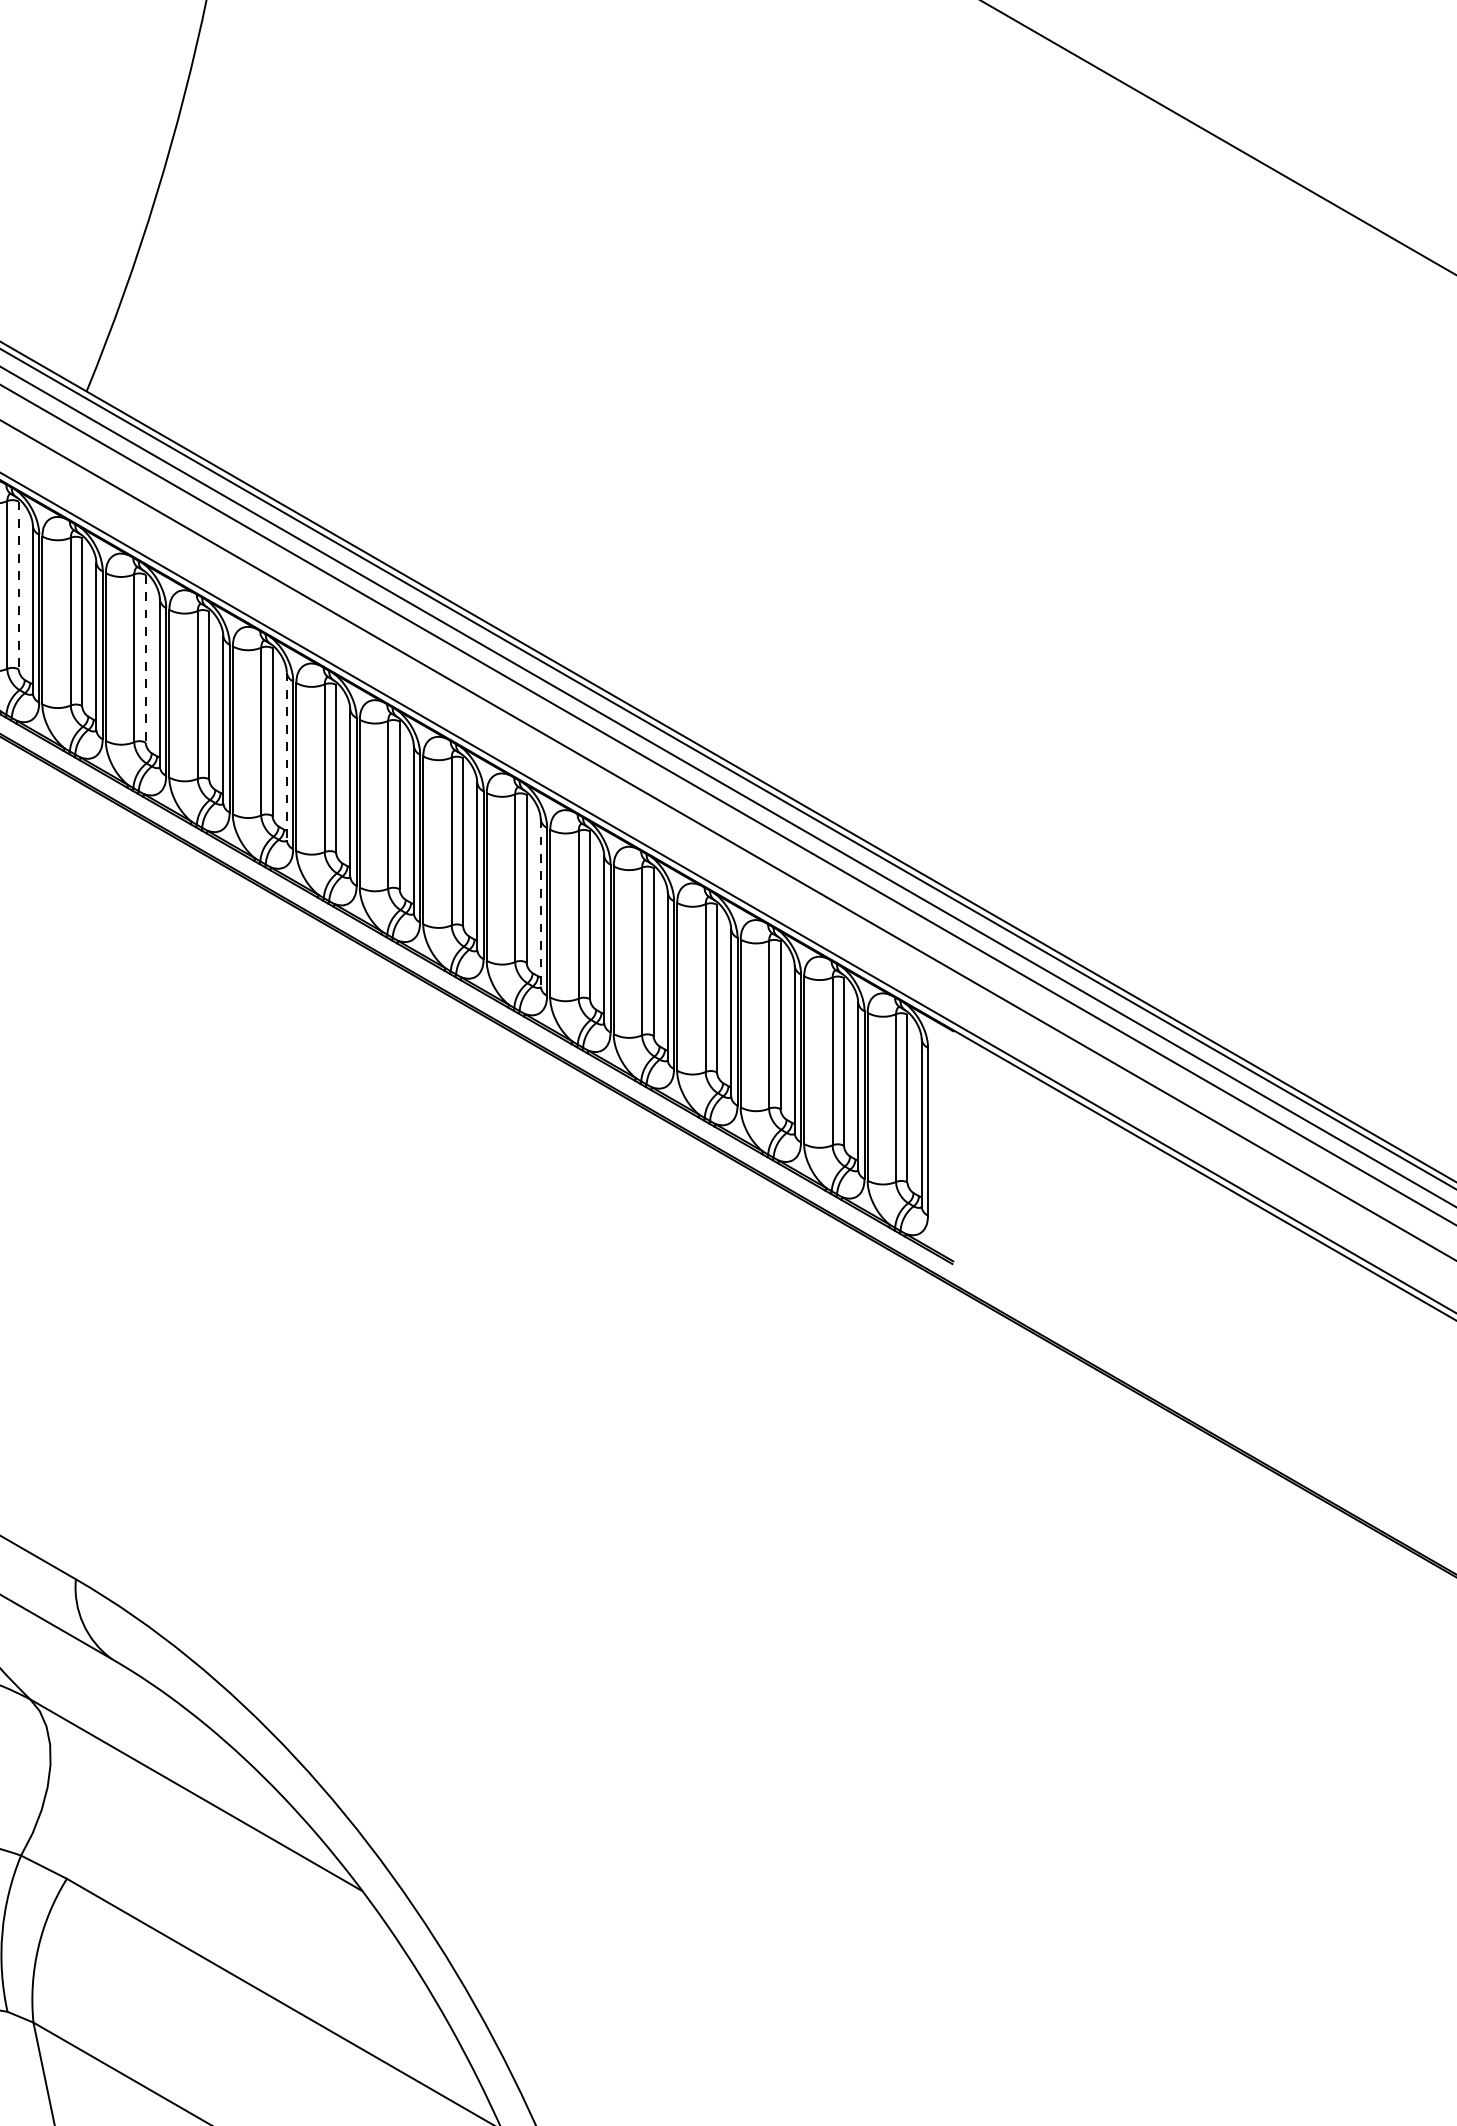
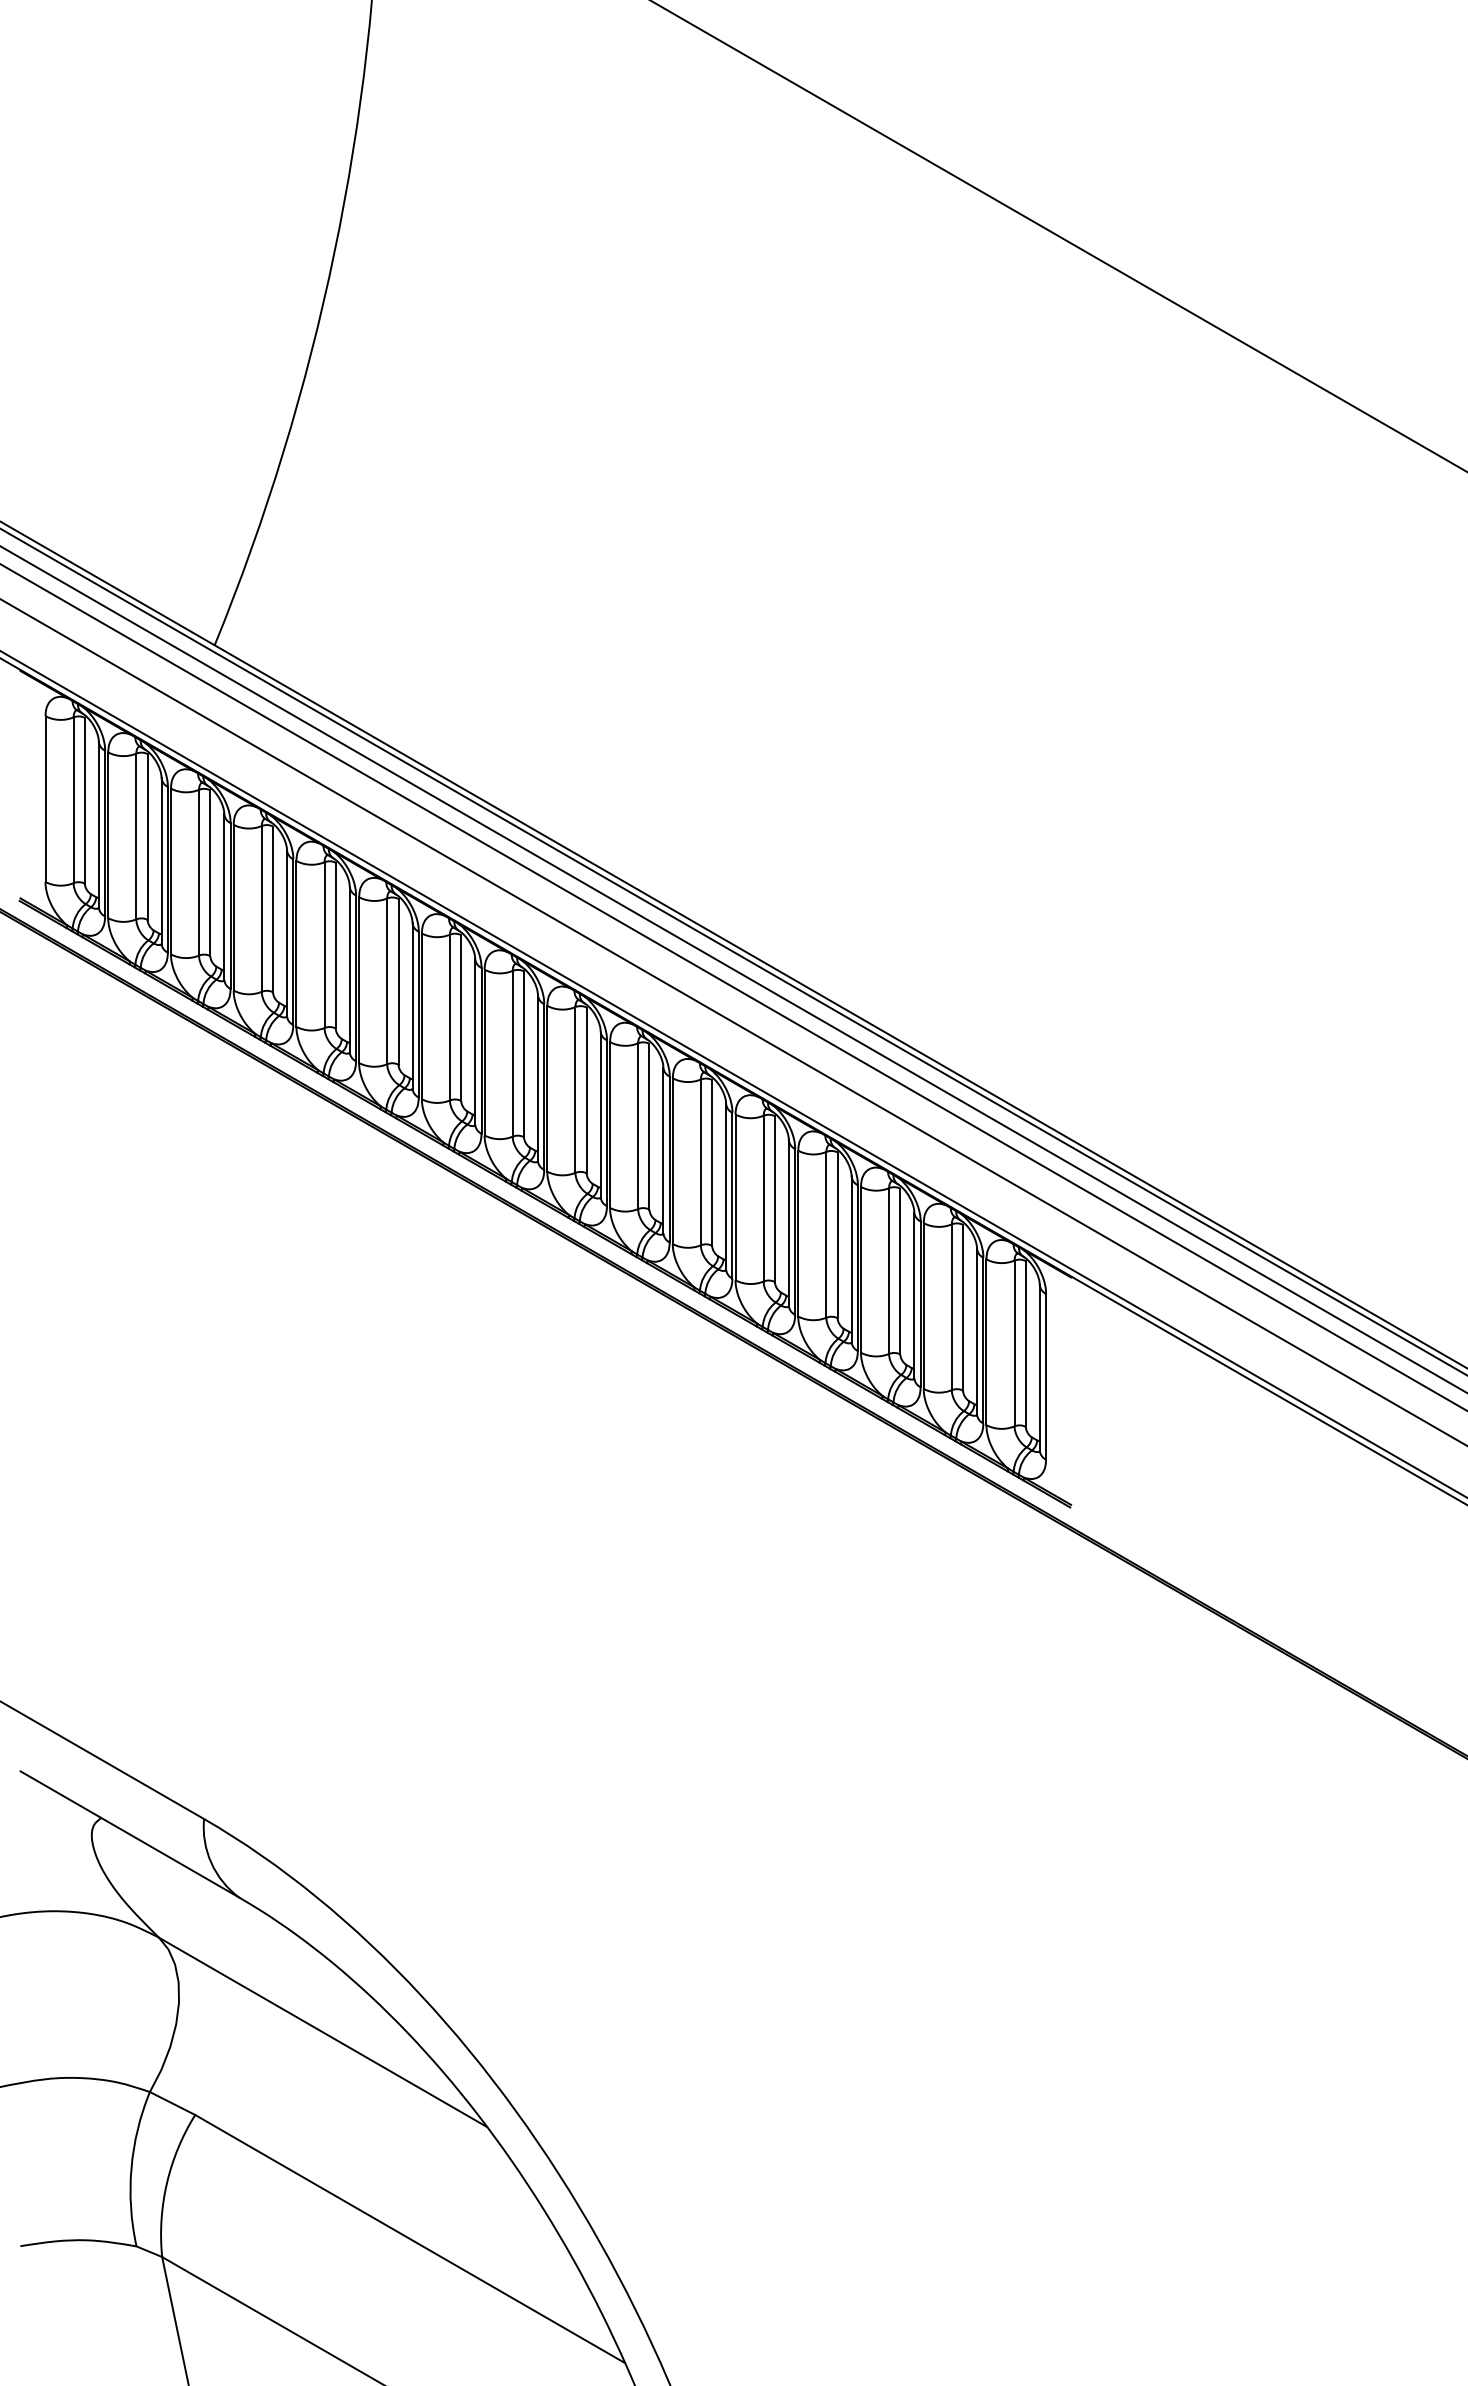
line: (18, 585) -> (147, 836), dashed -> solid
line: (146, 658) -> (273, 909), dashed -> solid
line: (286, 756) -> (412, 1005), dashed -> solid
line: (540, 902) -> (663, 1150), dashed -> solid

